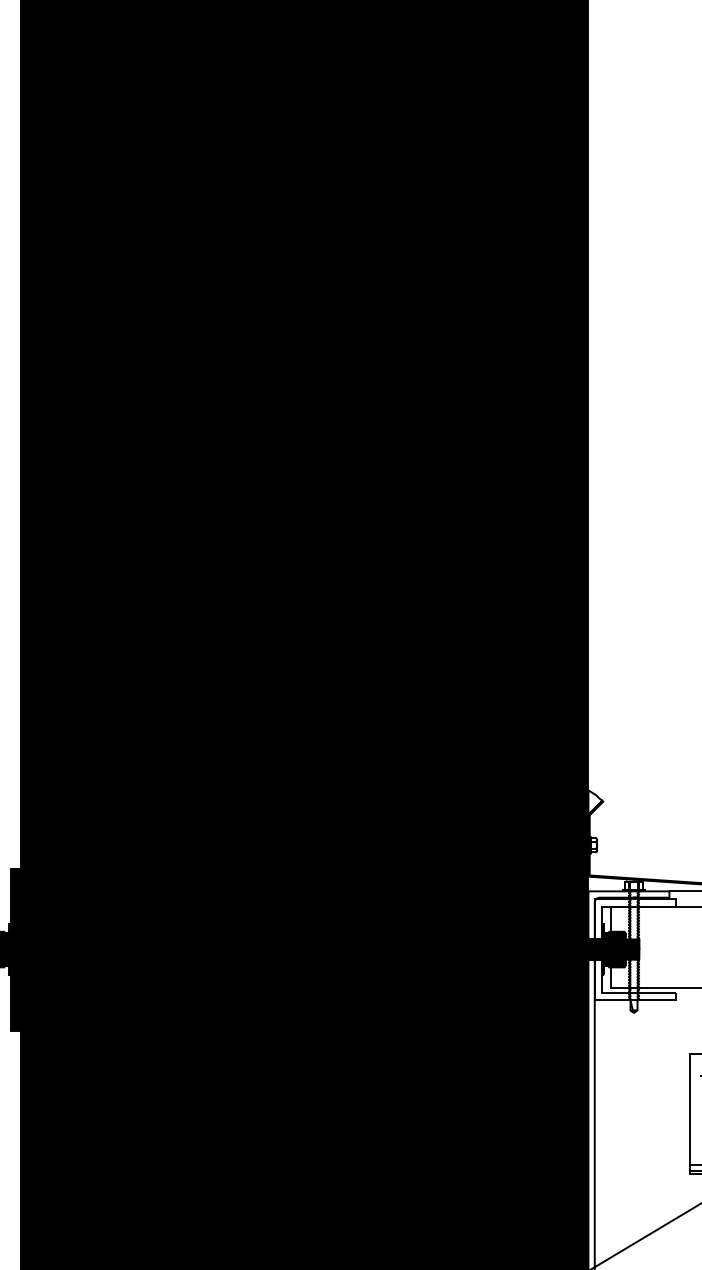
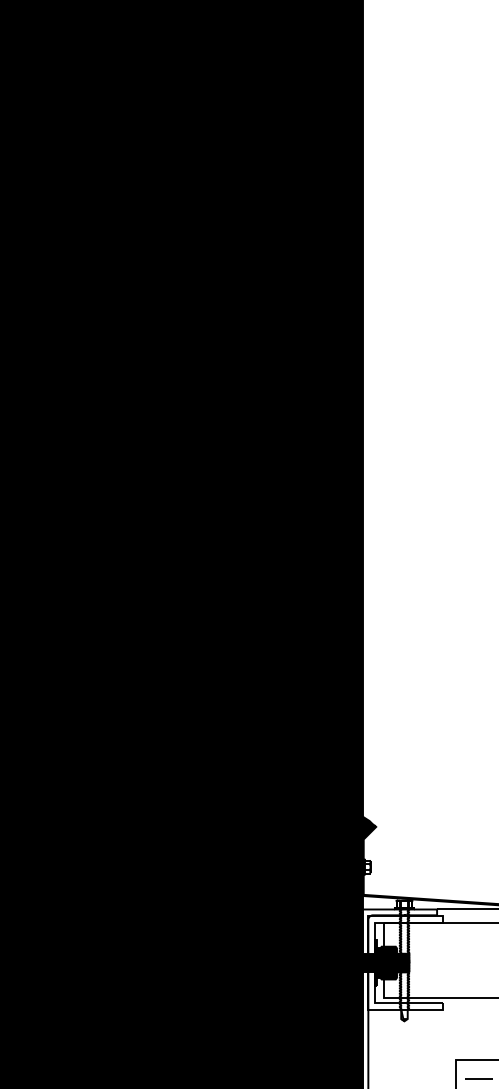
fill: (595, 802) -> (369, 827), added

